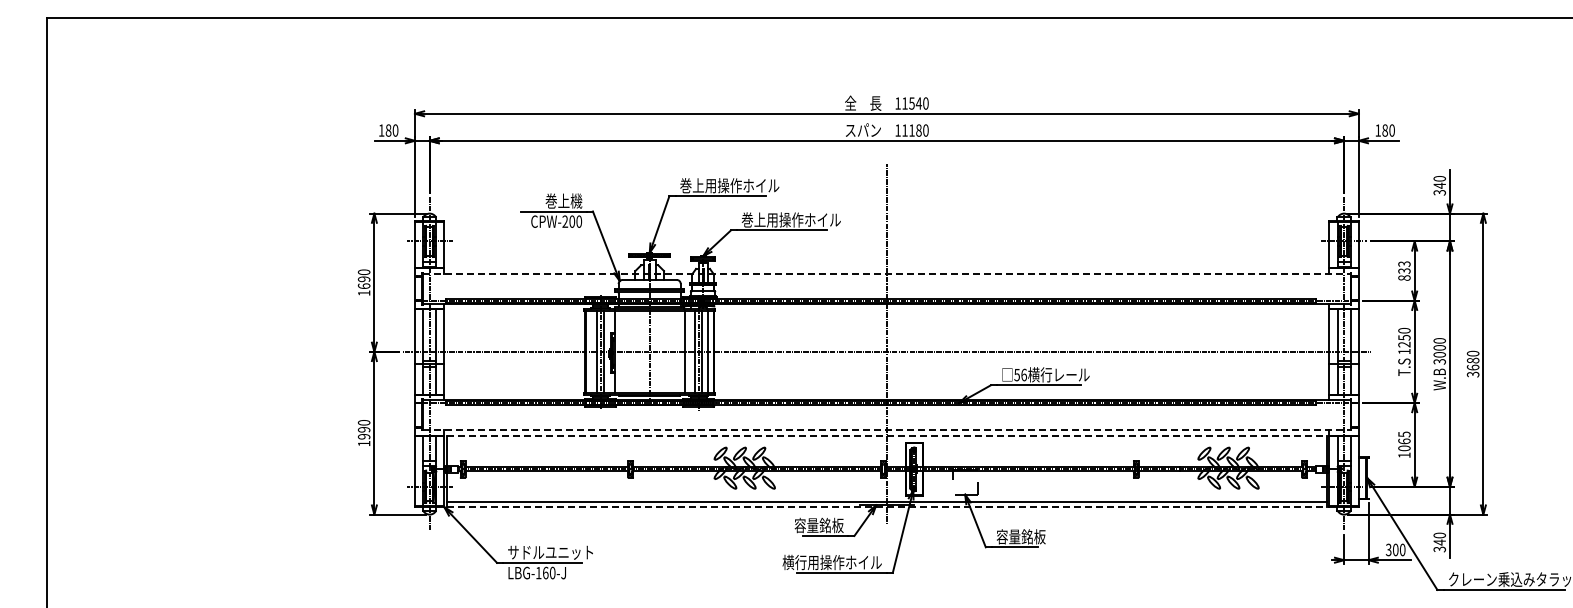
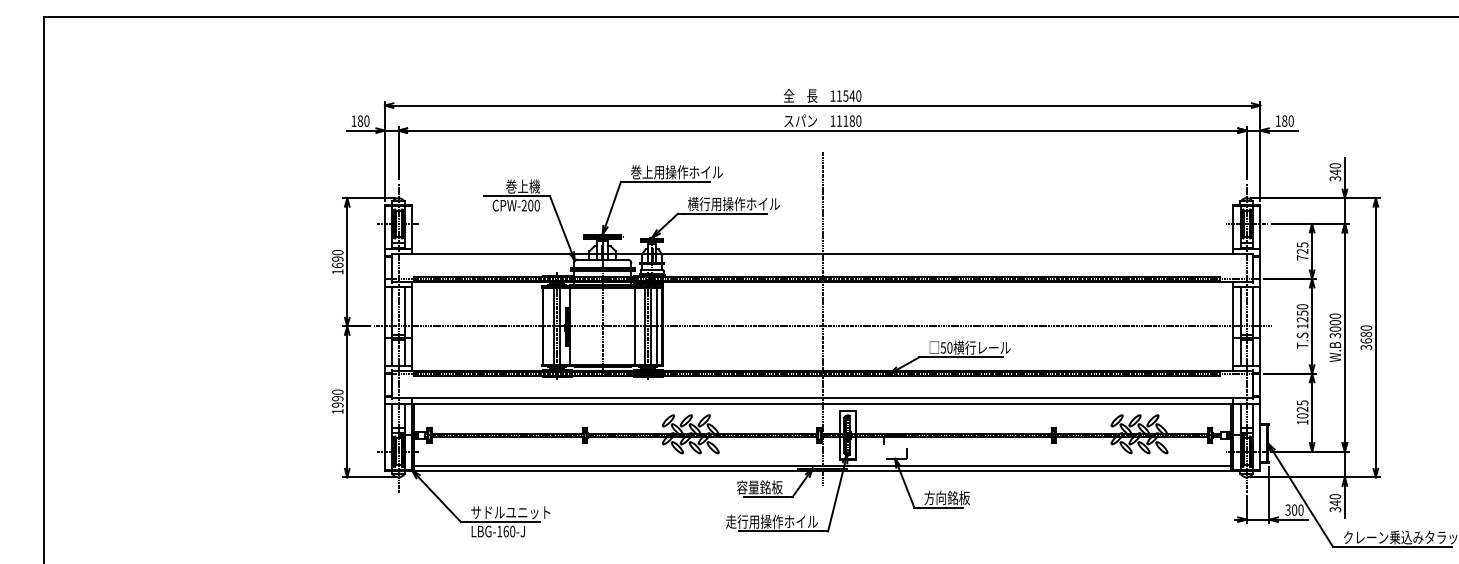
text: (753, 219) -> (698, 203), 巻上用操作ホイル -> 横行用操作ホイル
text: (1404, 270) -> (1302, 250), 833 -> 725
line: (886, 274) -> (822, 254), dashed -> solid
text: (1024, 374) -> (950, 347), 56 -> 50
line: (886, 429) -> (822, 398), dashed -> solid
line: (887, 435) -> (823, 403), dashed -> solid
text: (1404, 441) -> (1302, 409), 1065 -> 1025
line: (887, 507) -> (823, 470), dashed -> solid
text: (1008, 536) -> (935, 497), 容量銘板 -> 方向銘板
text: (788, 561) -> (731, 520), 横行用操作ホイル -> 走行用操作ホイル

